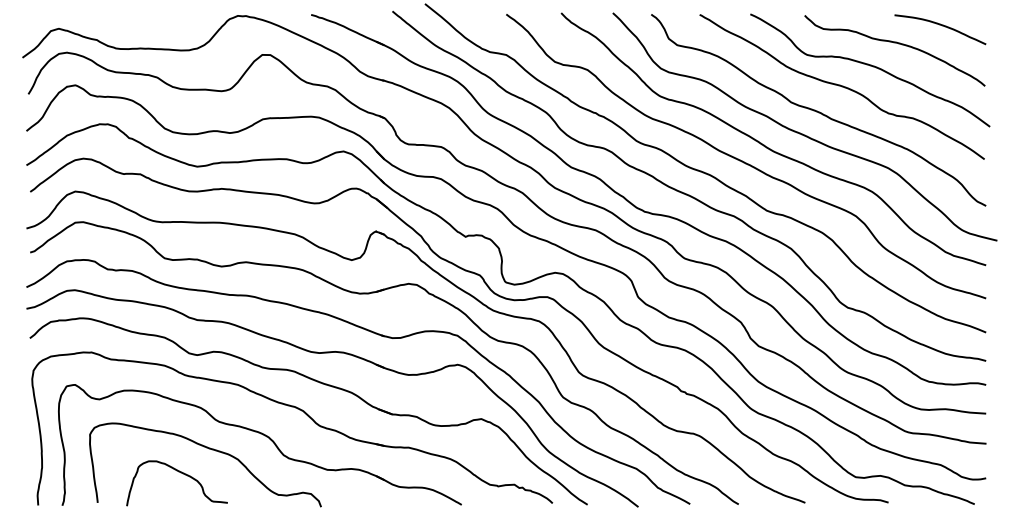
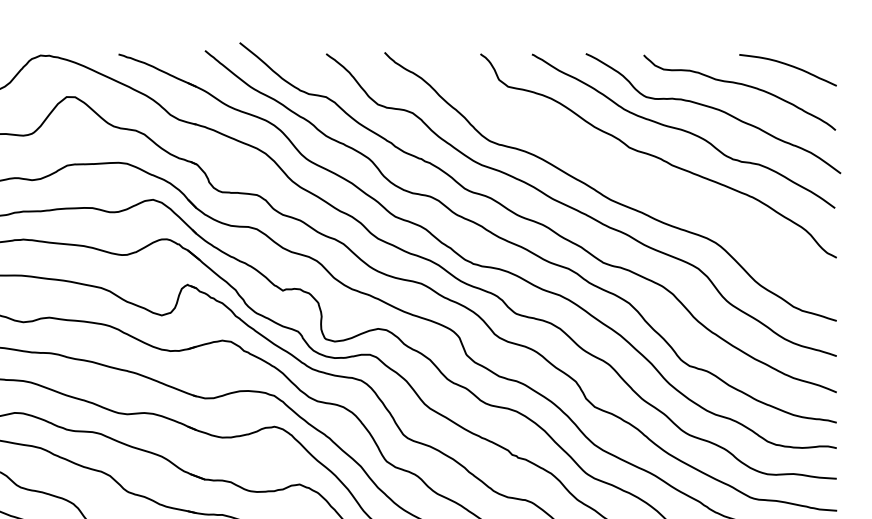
curve: (800, 132) -> (639, 179), removed

